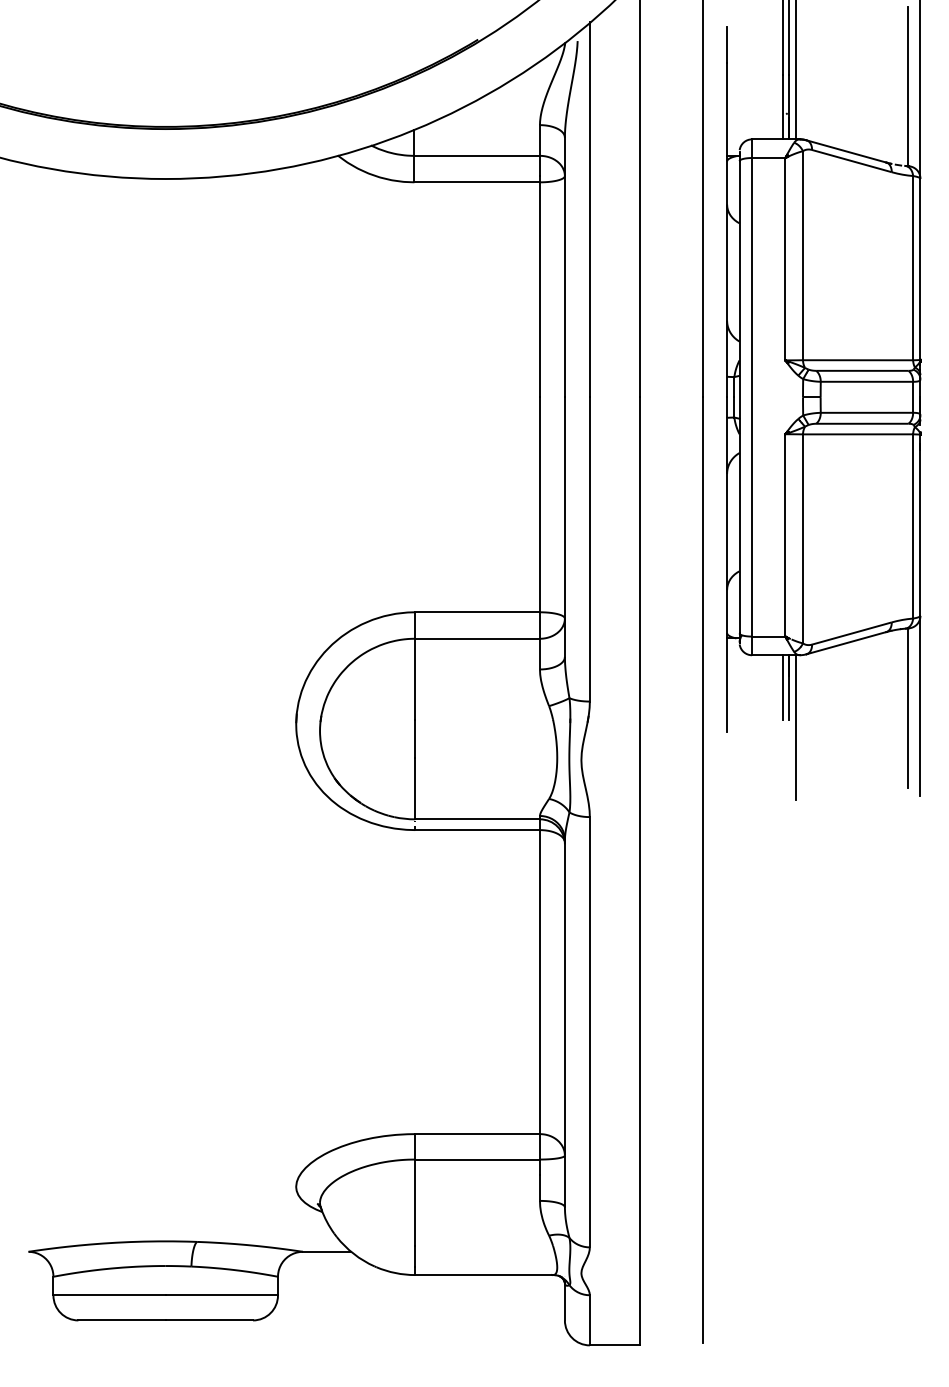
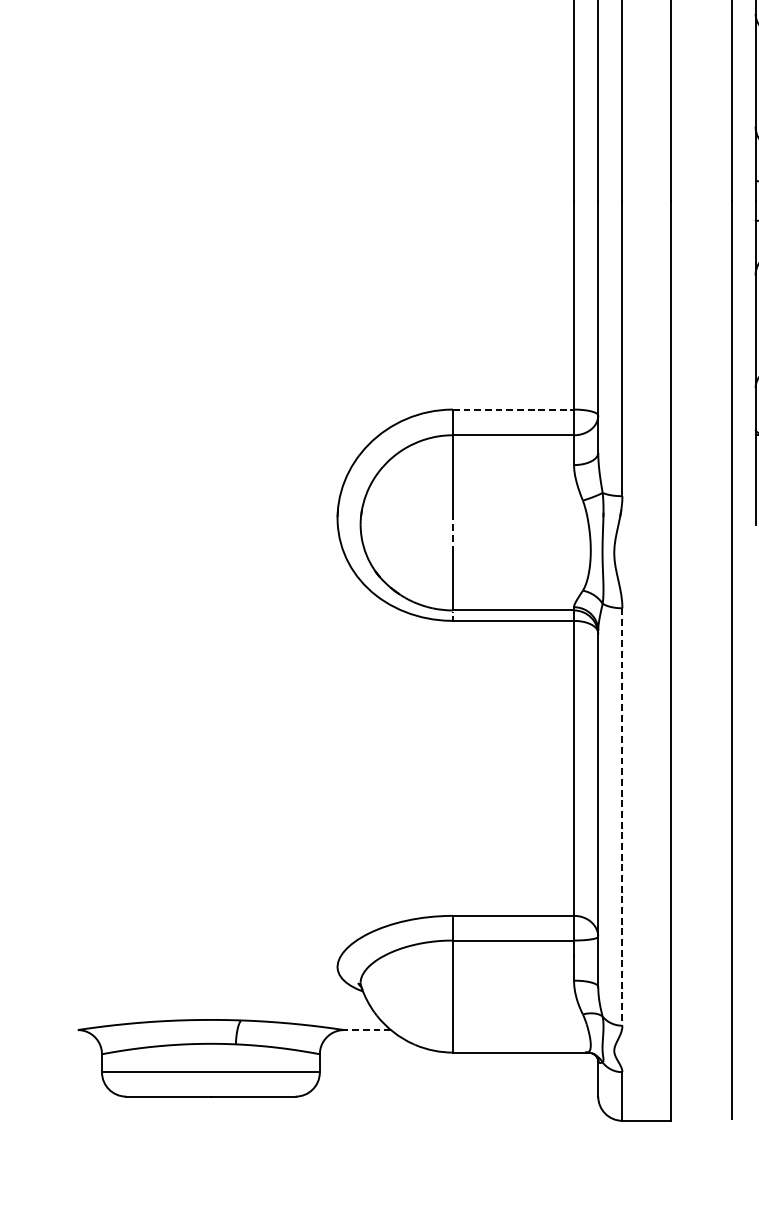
line: (478, 612) -> (514, 409), solid -> dashed
line: (415, 739) -> (453, 533), solid -> dashed
line: (589, 1032) -> (622, 817), solid -> dashed
line: (326, 1251) -> (366, 1029), solid -> dashed

